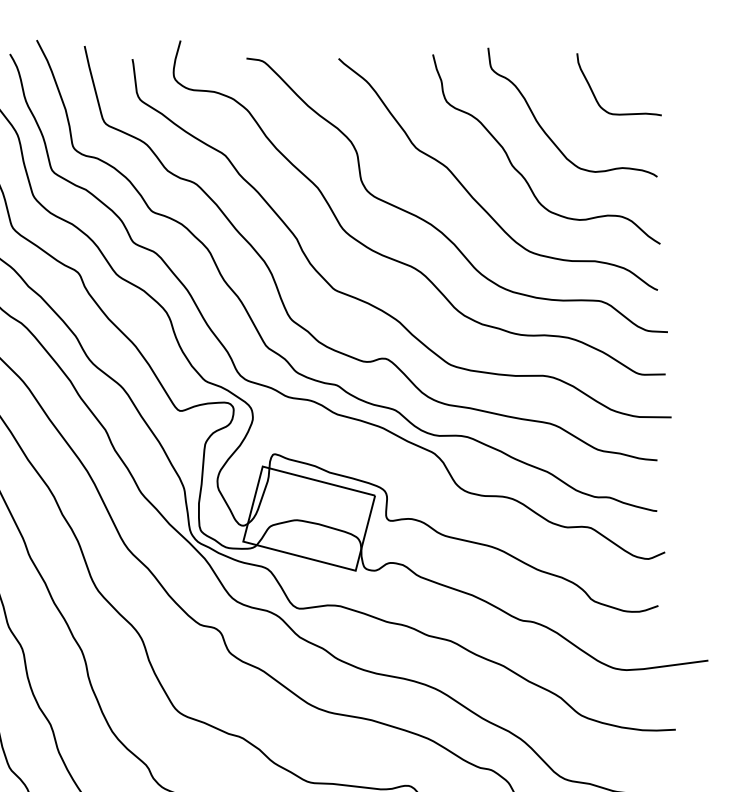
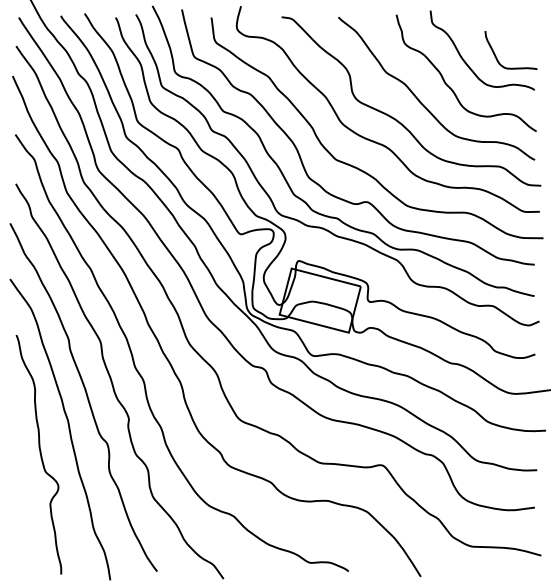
curve: (595, 93) -> (496, 55), moved

